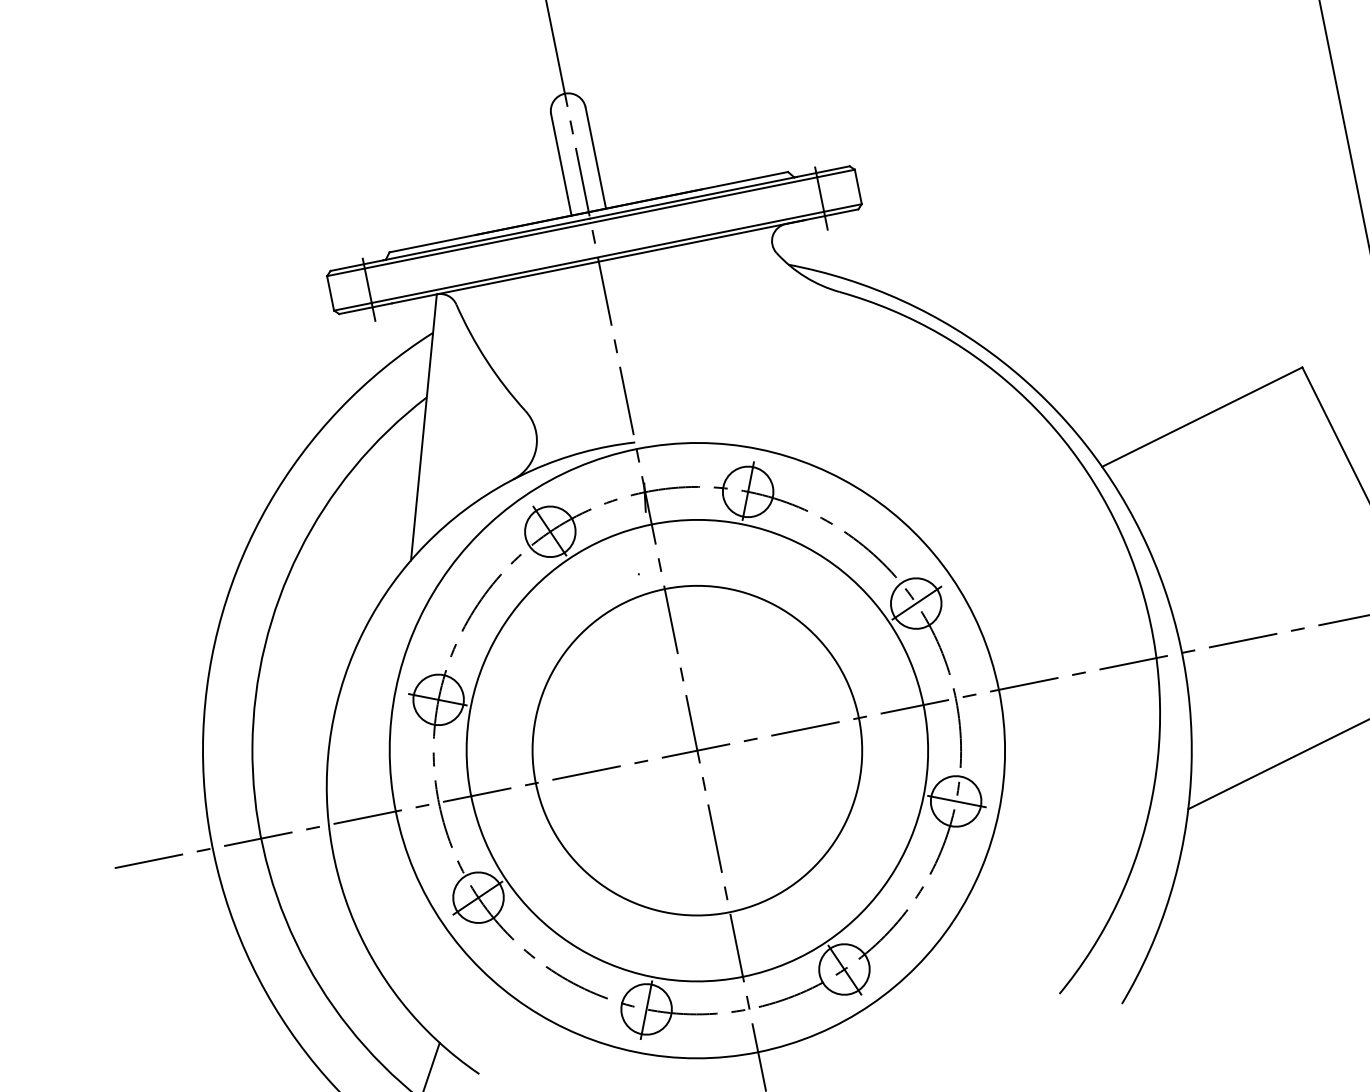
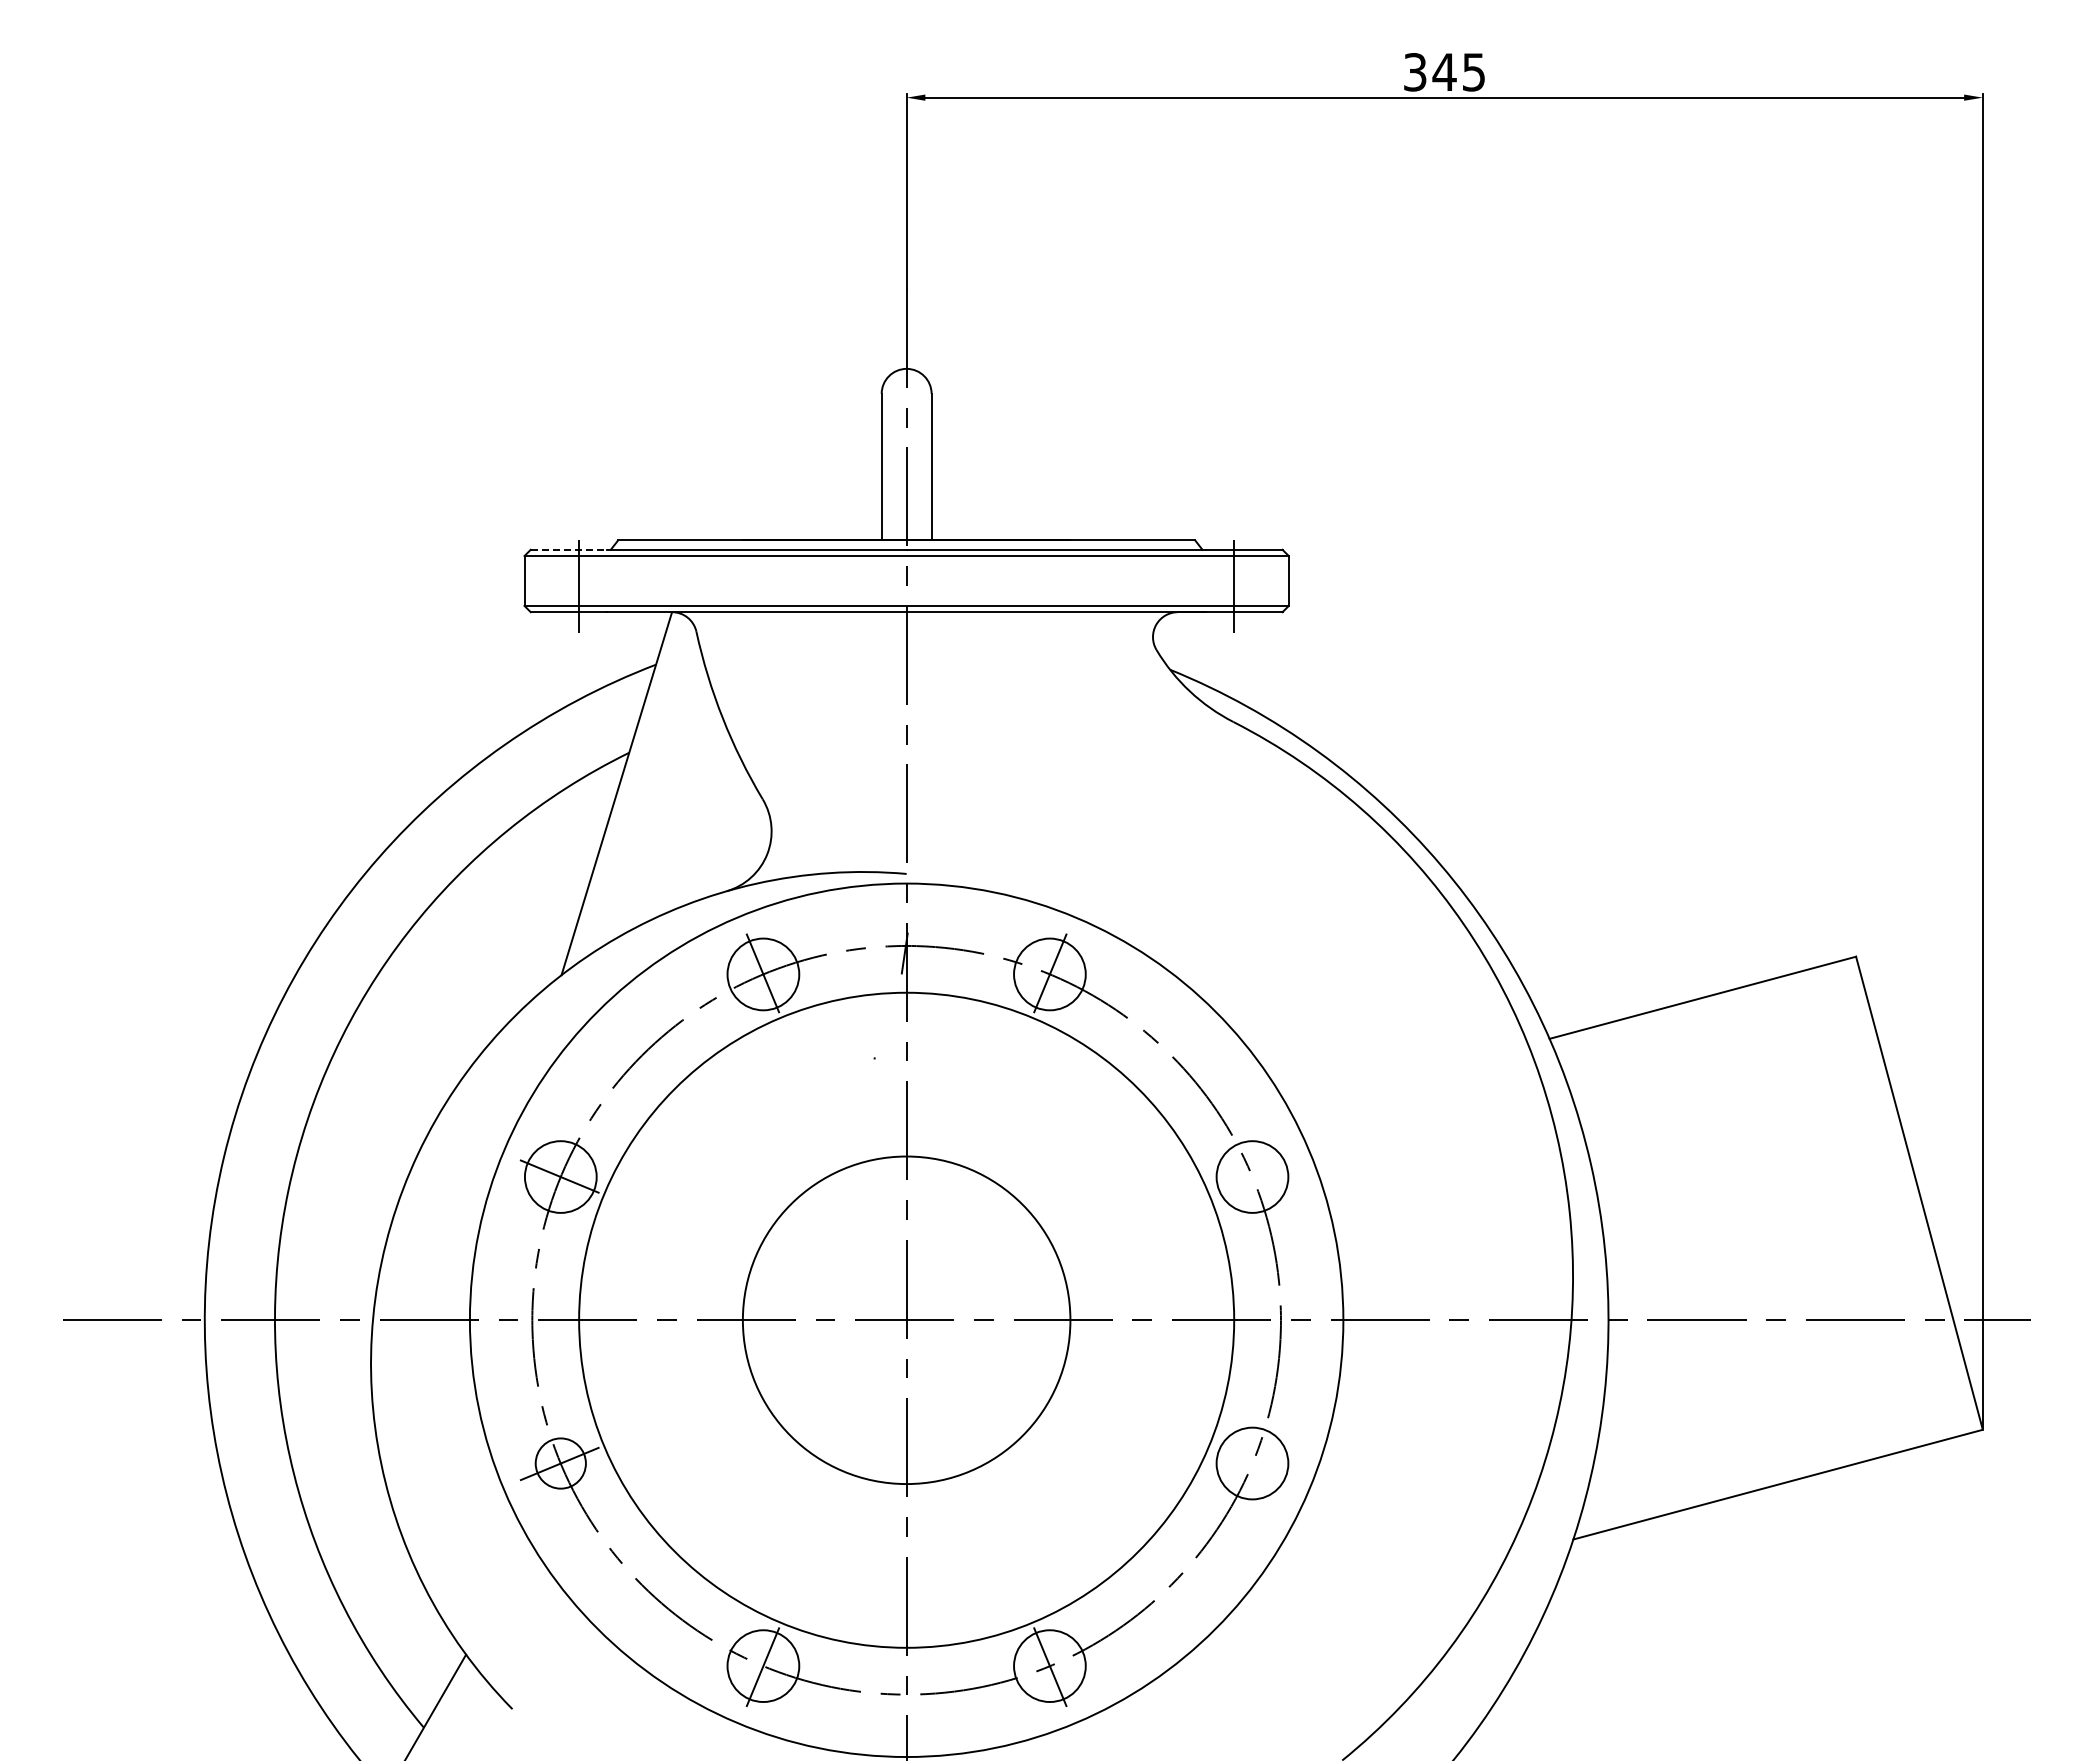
line: (357, 265) -> (569, 549), solid -> dashed
line: (916, 603) -> (1253, 1176), removed
circle: (697, 750) -> (906, 1320), size x0.7
line: (956, 801) -> (1253, 1463), removed
circle: (478, 897) -> (560, 1463), size x0.7

